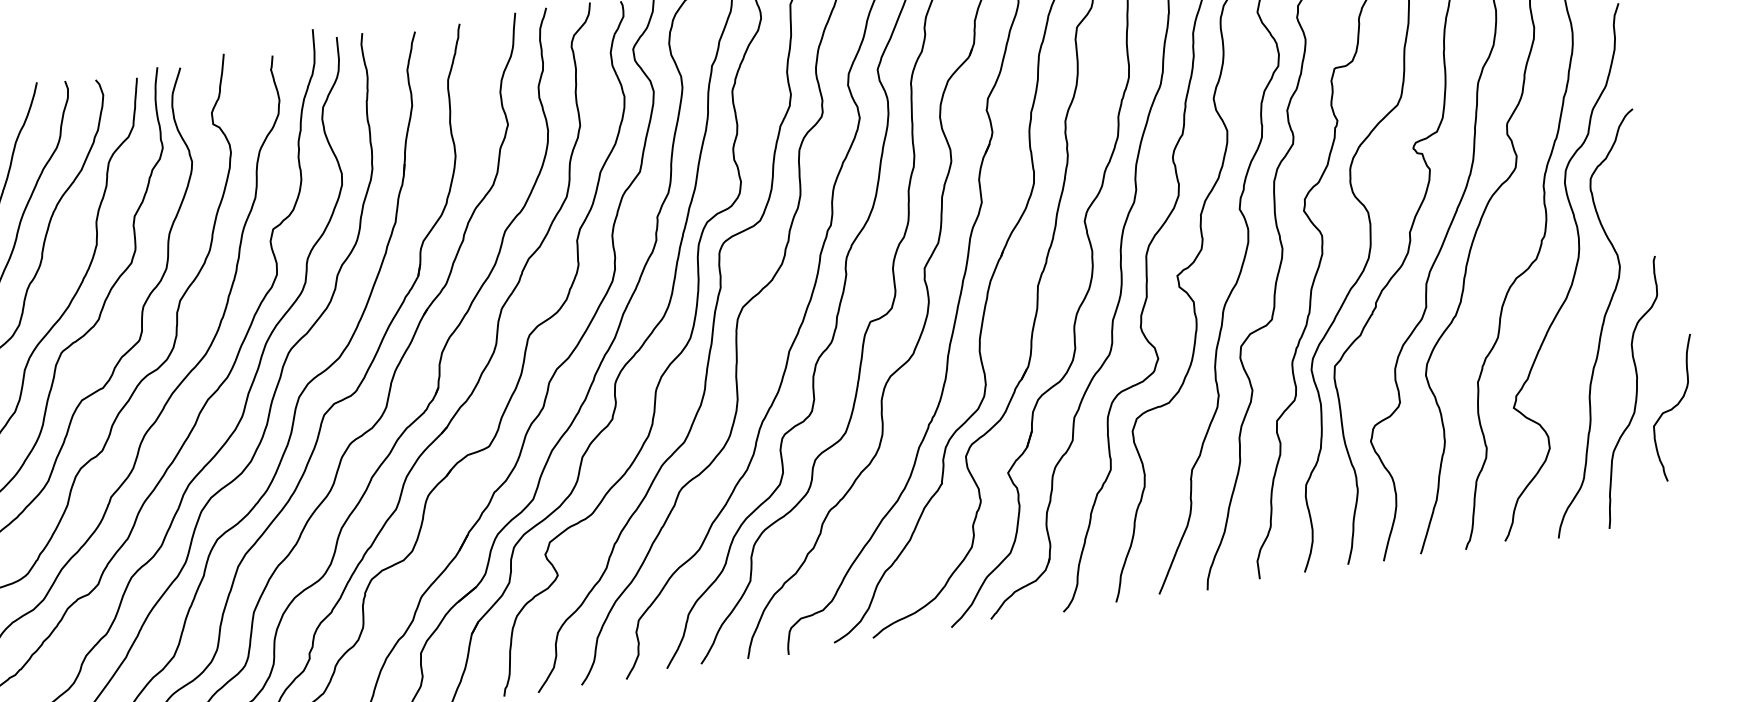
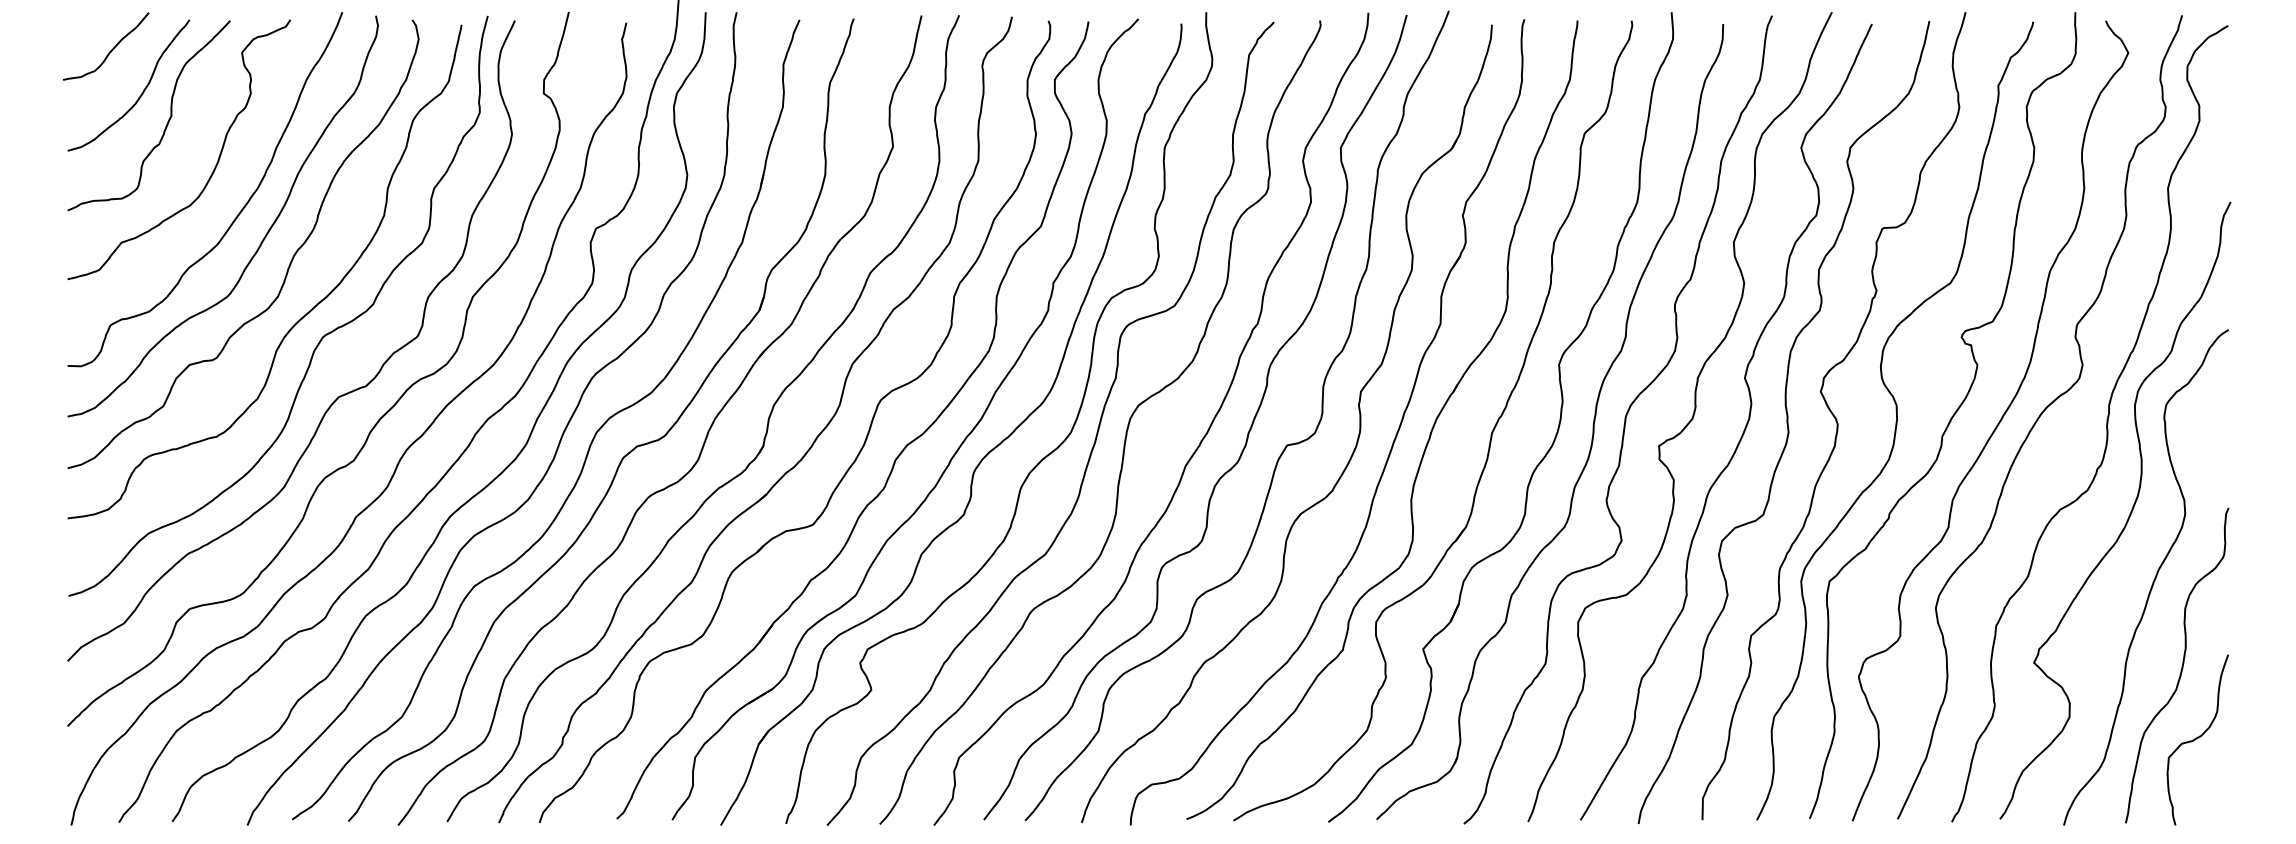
curve: (1675, 406) -> (2197, 738), moved

